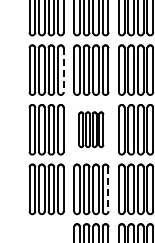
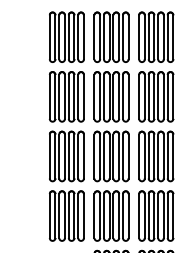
line: (63, 70) -> (83, 97), dashed -> solid
part: (91, 129) -> (111, 156), size x1.43
line: (108, 189) -> (128, 216), dashed -> solid

